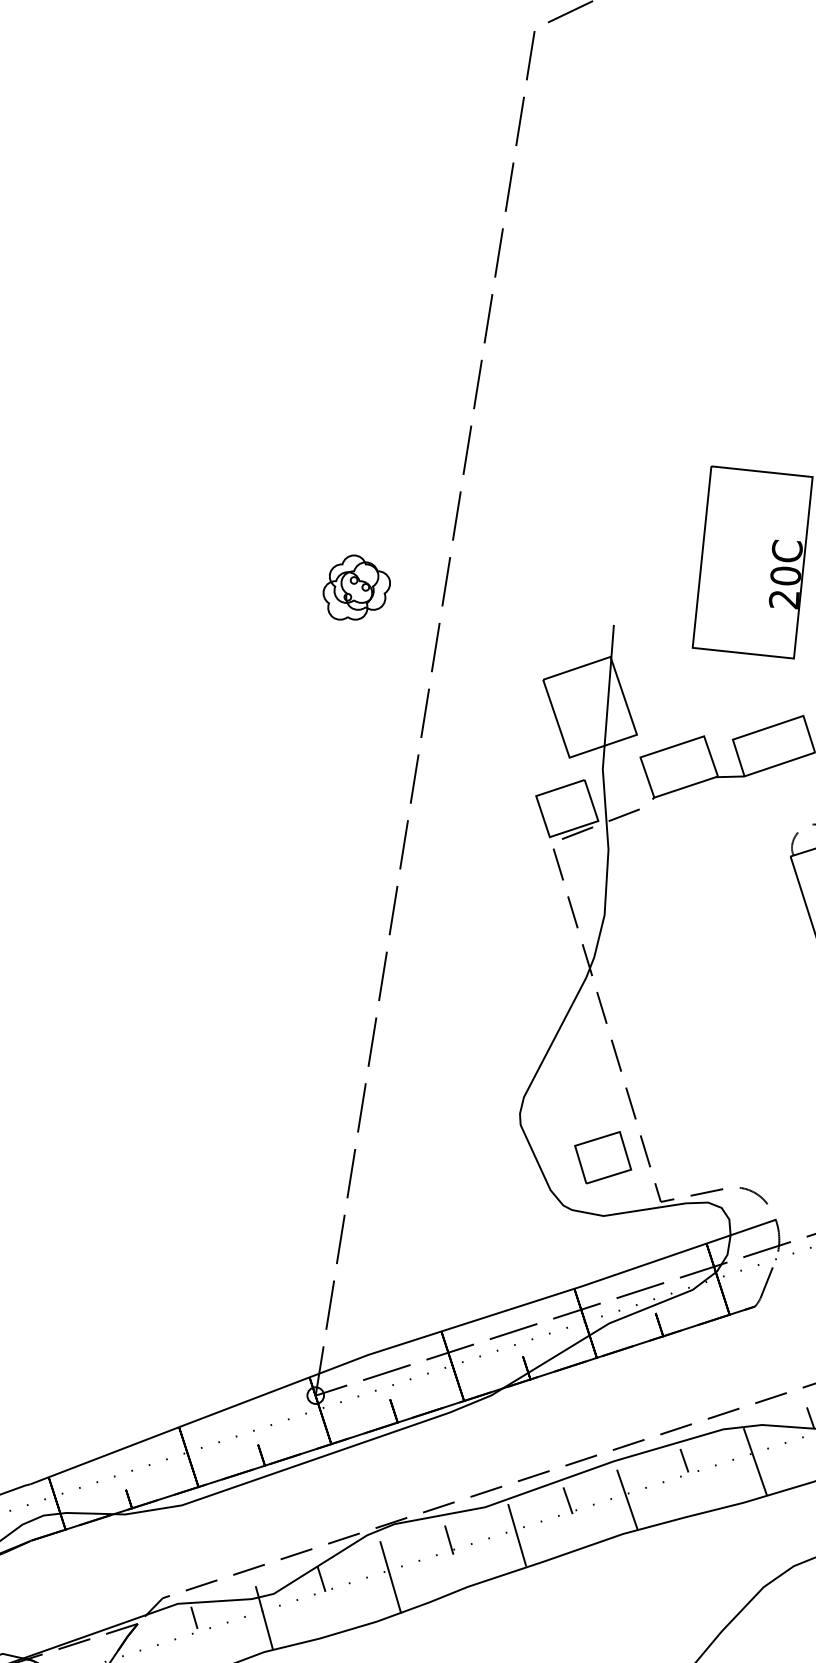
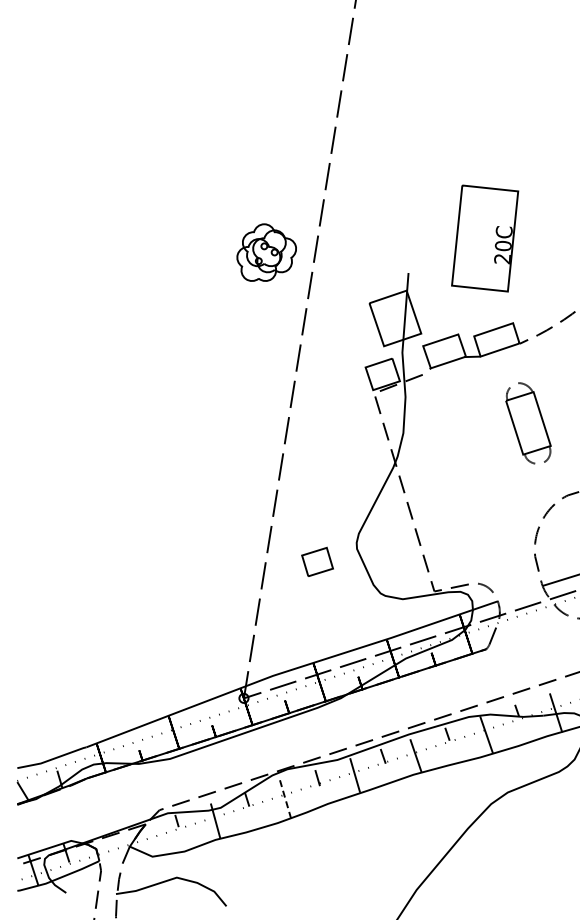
part: (356, 585) -> (266, 251), size x1.6
part: (602, 1156) -> (317, 561), moved
line: (390, 1577) -> (285, 798), solid -> dashed

